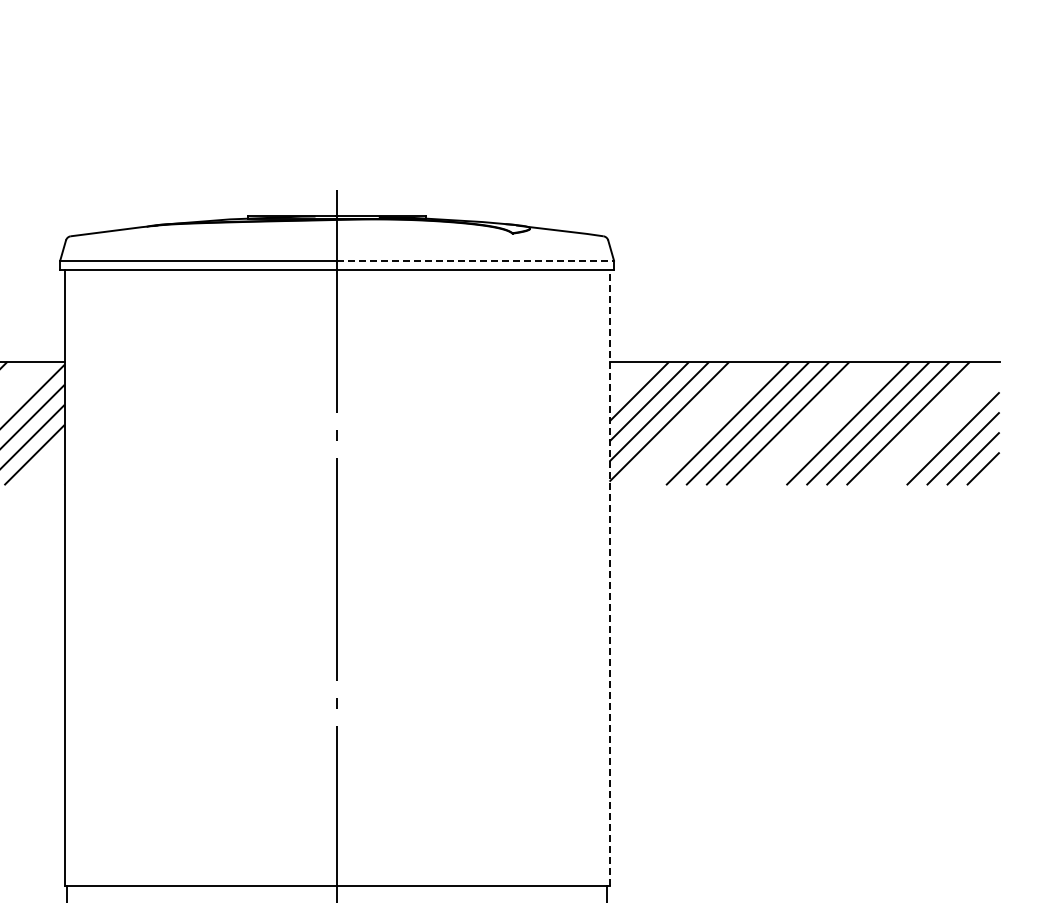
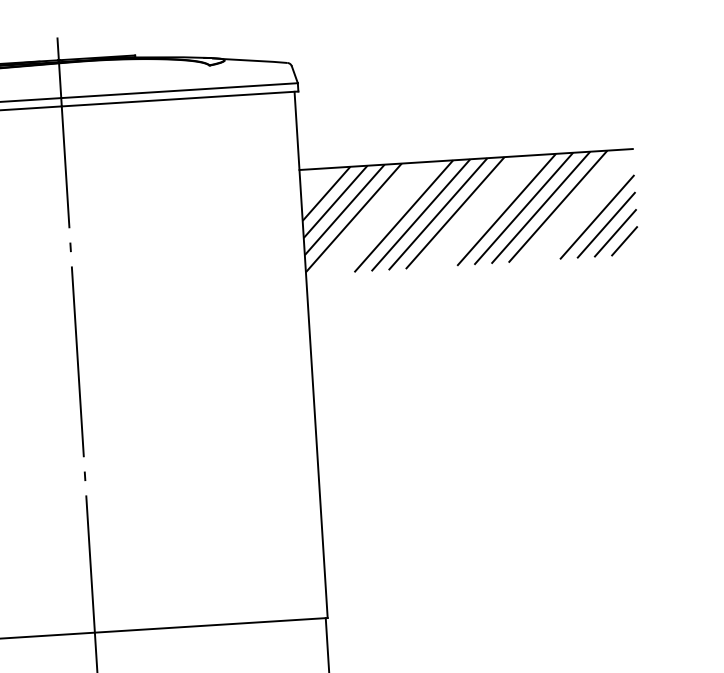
line: (476, 260) -> (180, 90), dashed -> solid
line: (609, 578) -> (311, 355), dashed -> solid

